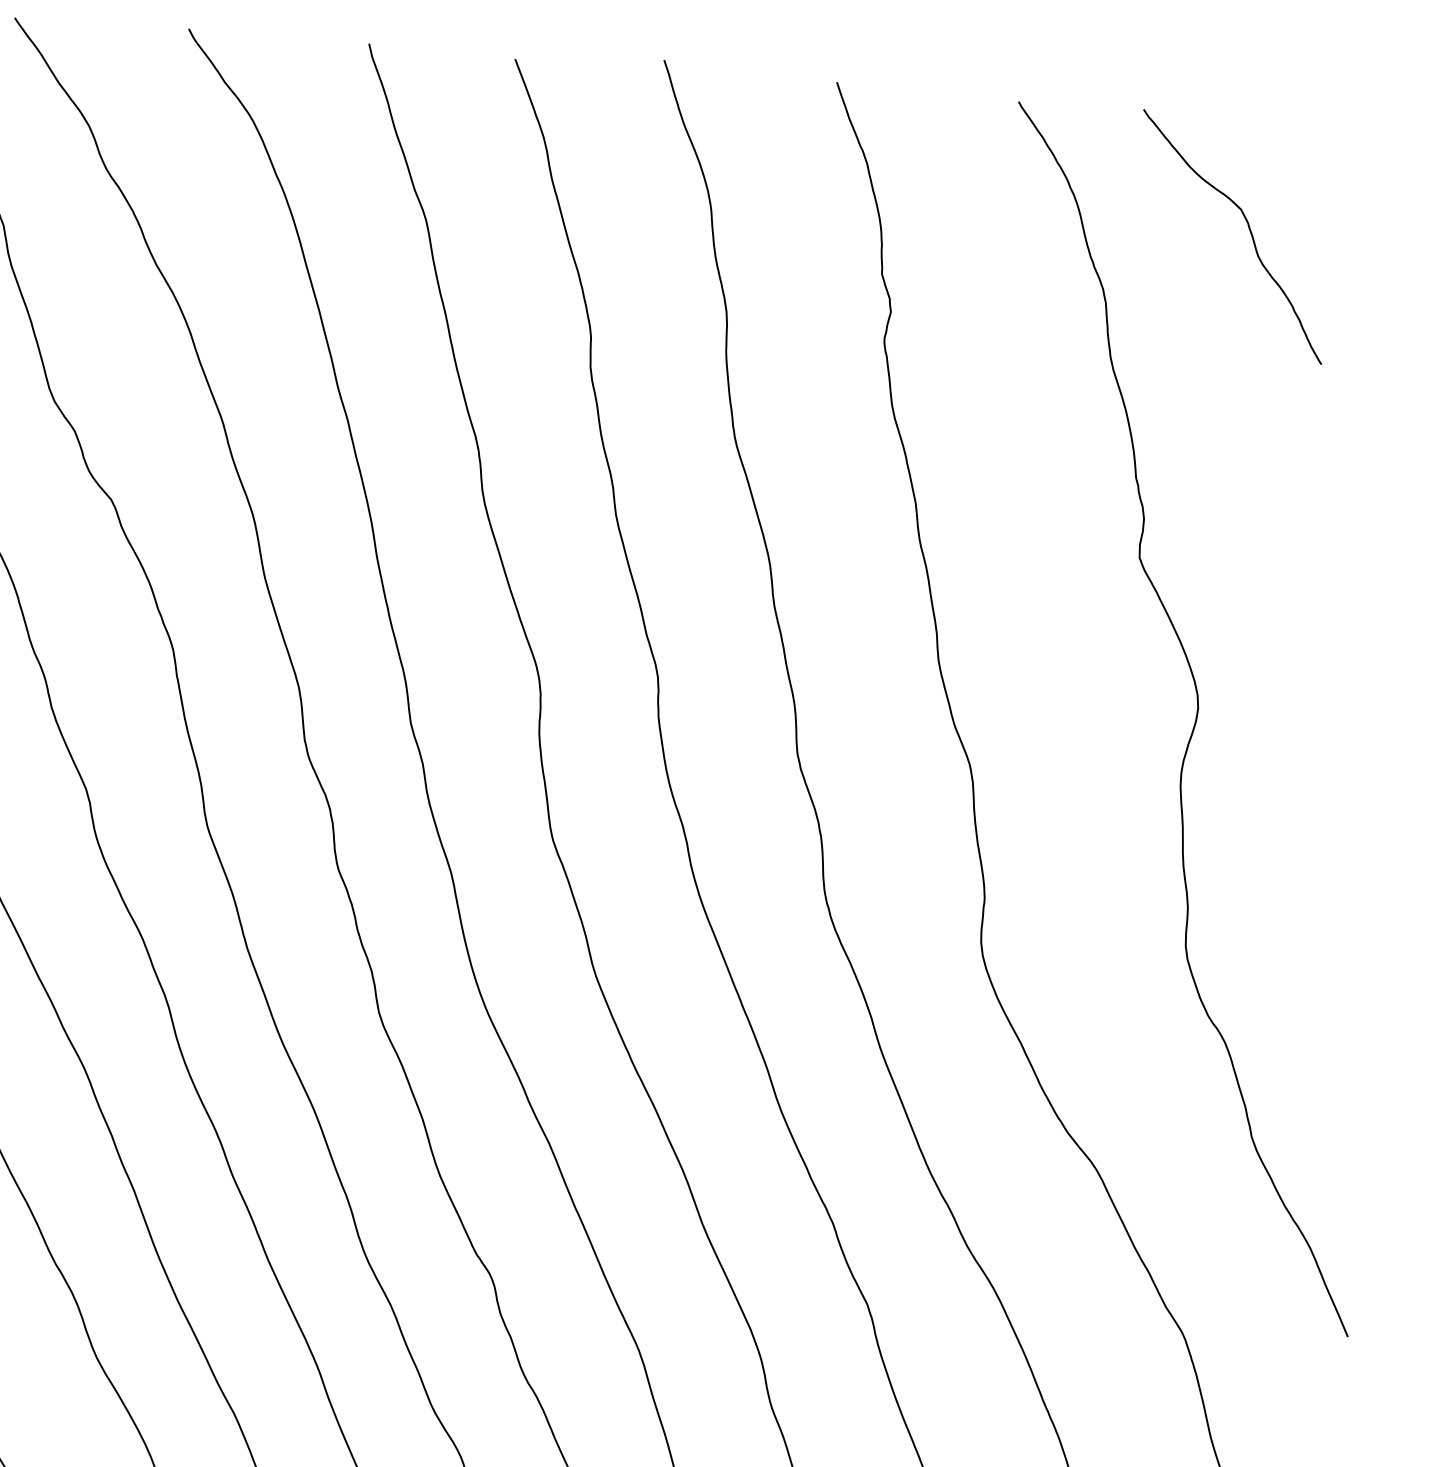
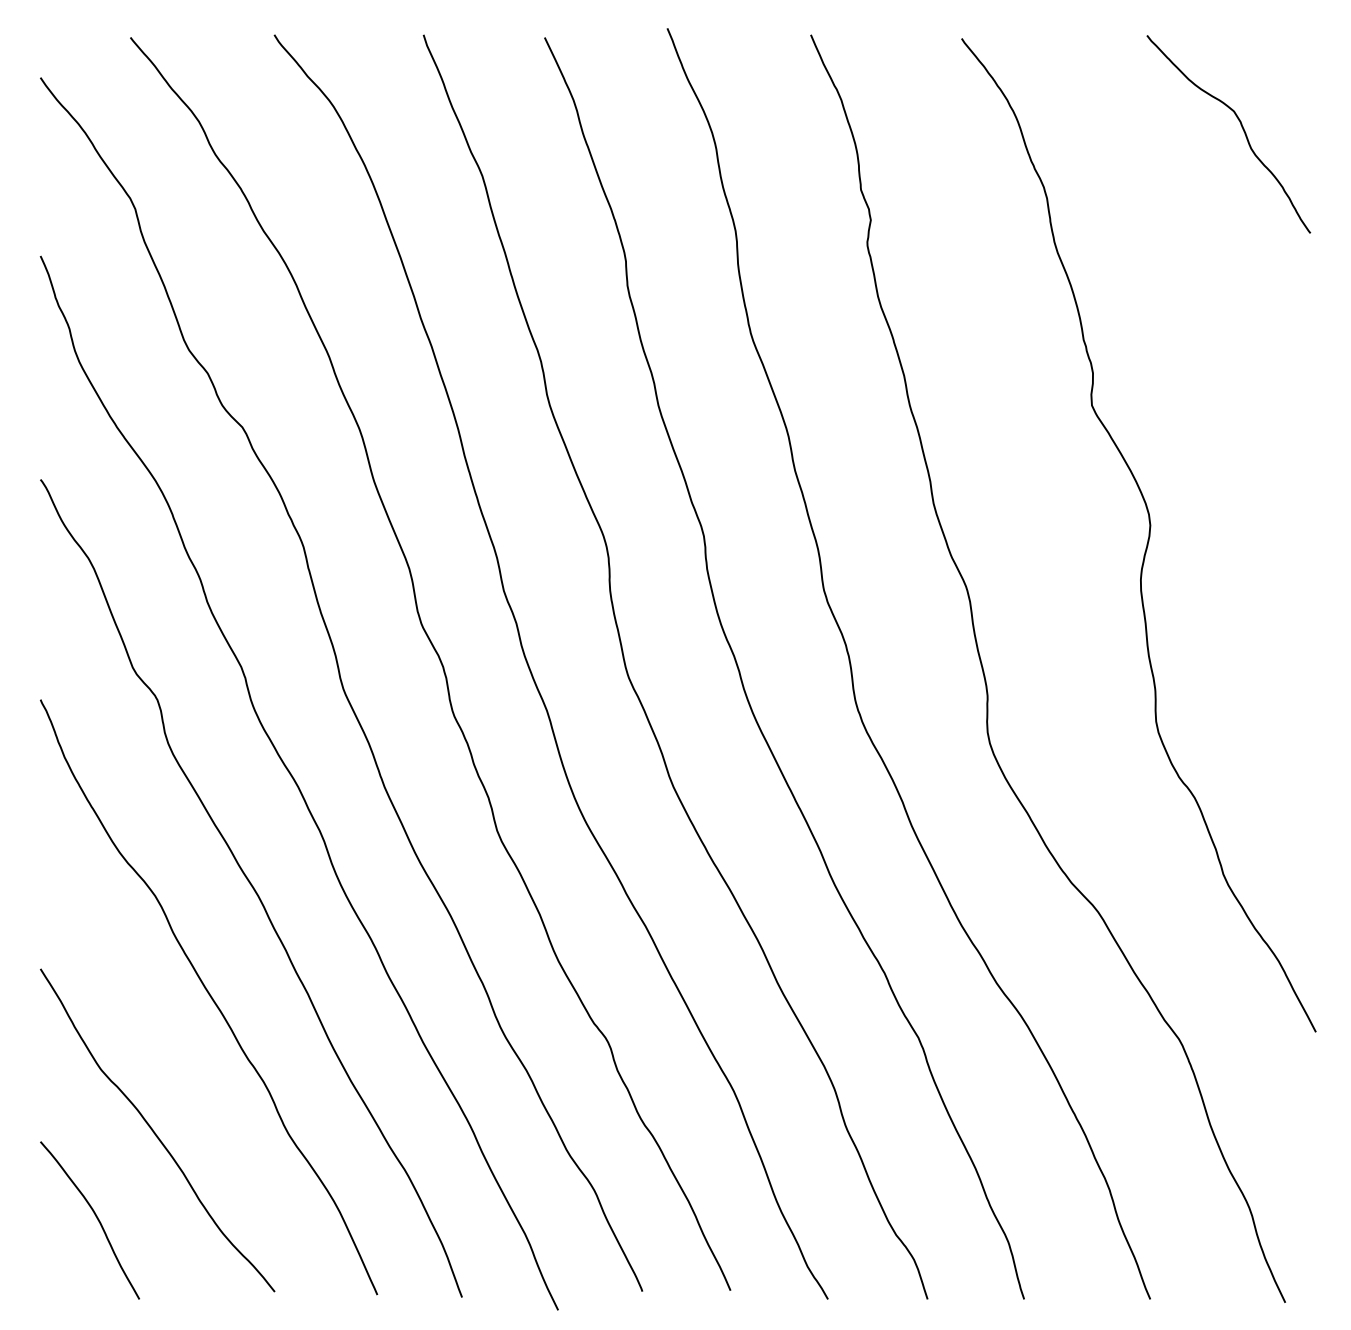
curve: (1248, 229) -> (1241, 127), moved

